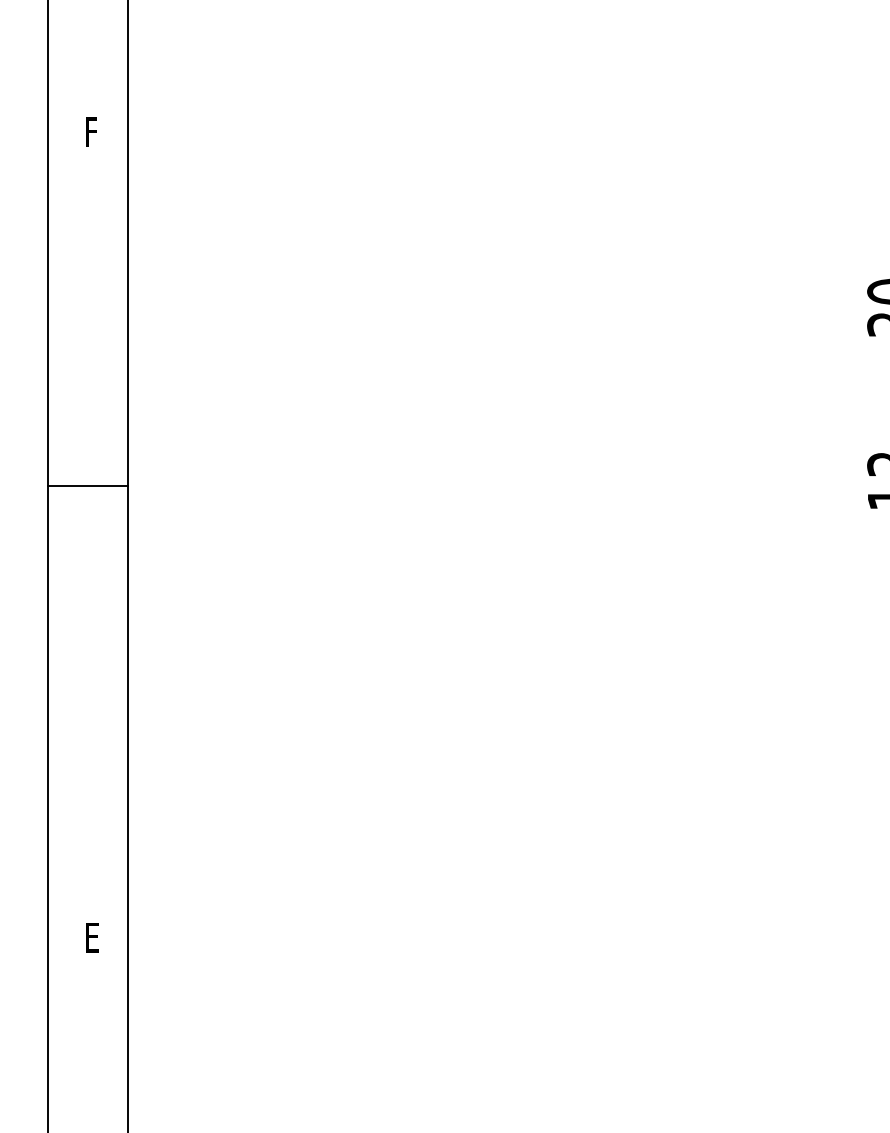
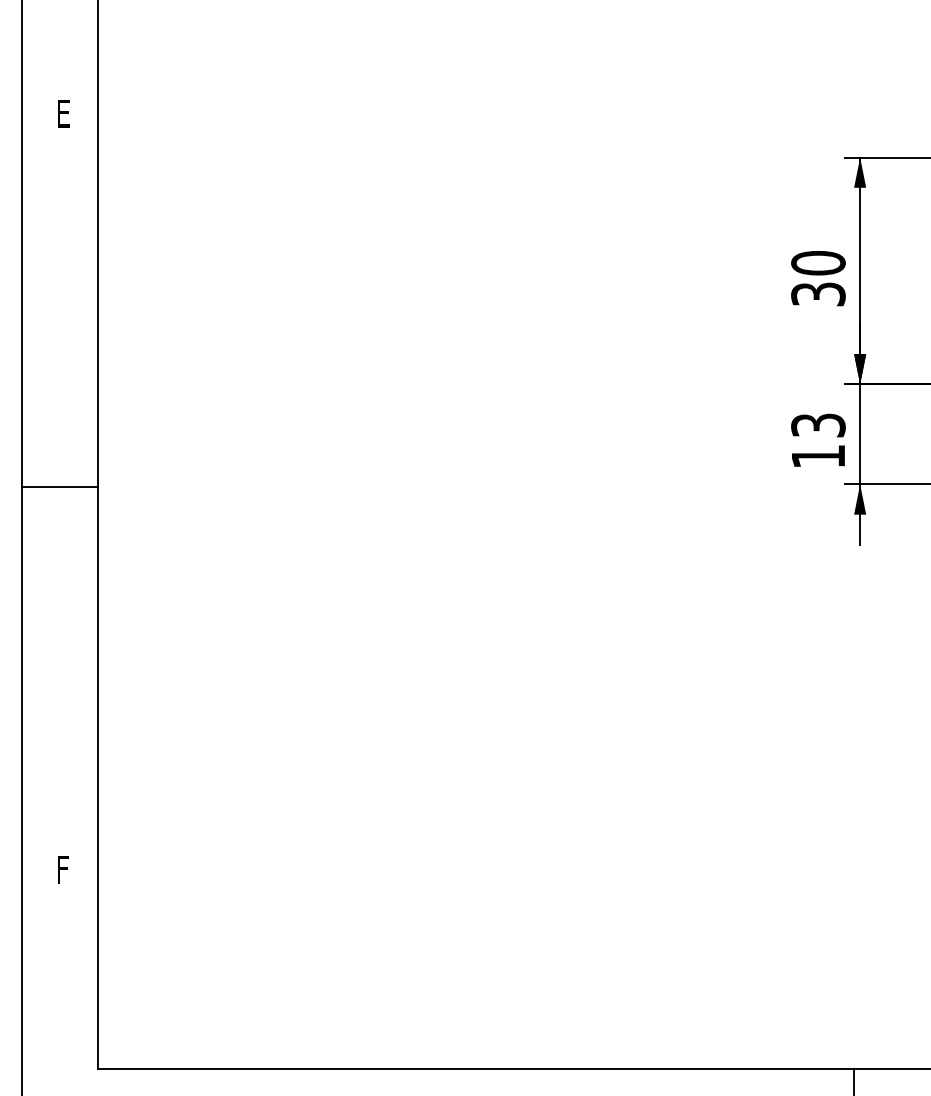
text: (93, 132) -> (64, 113), F -> E
line: (87, 487) -> (59, 487), moved
text: (93, 937) -> (64, 869), E -> F

